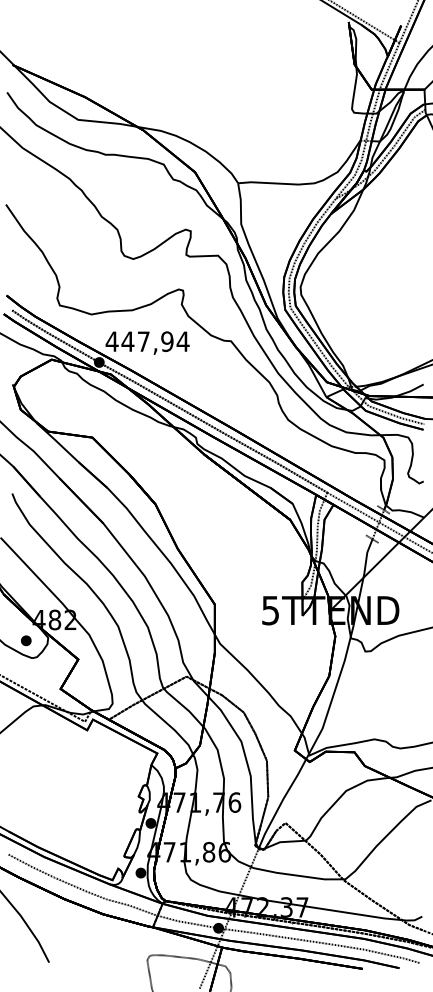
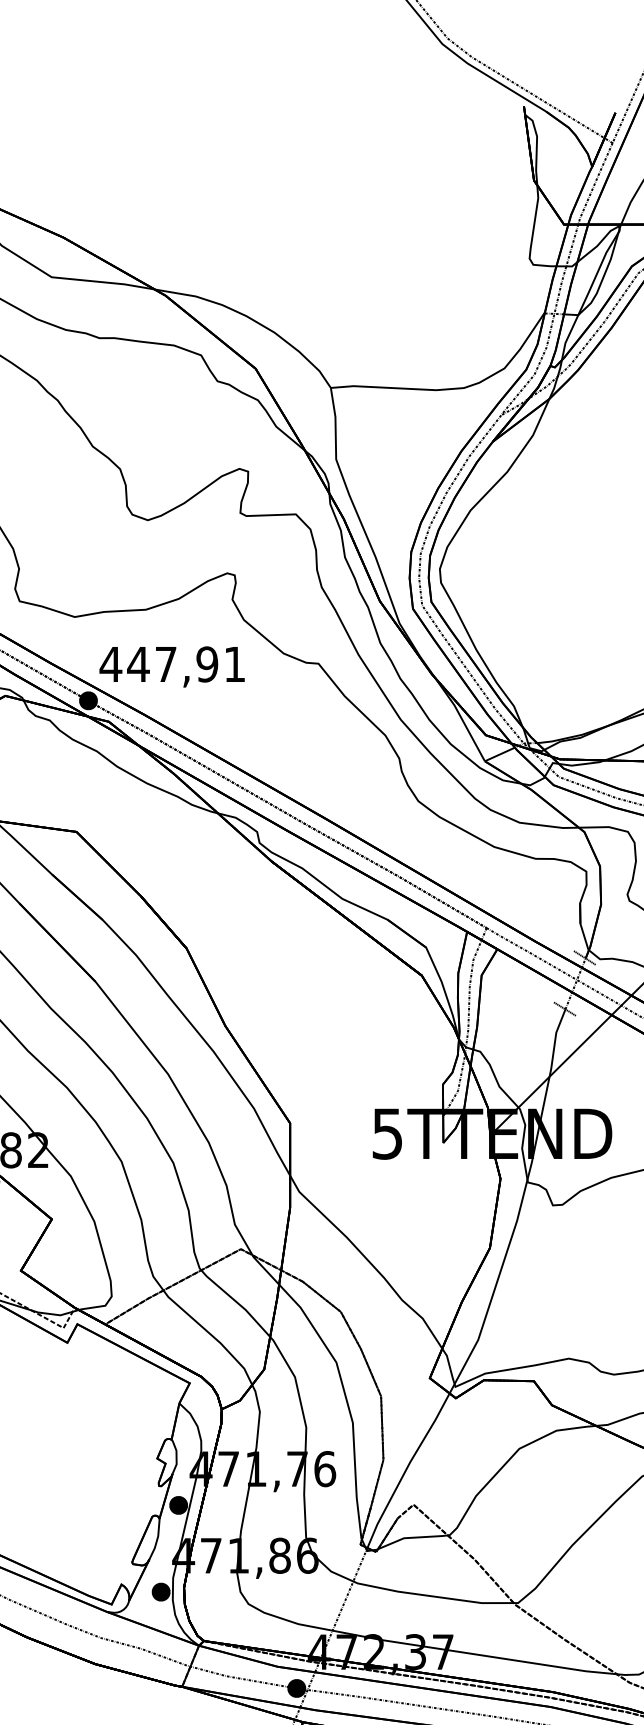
text: (182, 341) -> (233, 664), 447,94 -> 447,91

